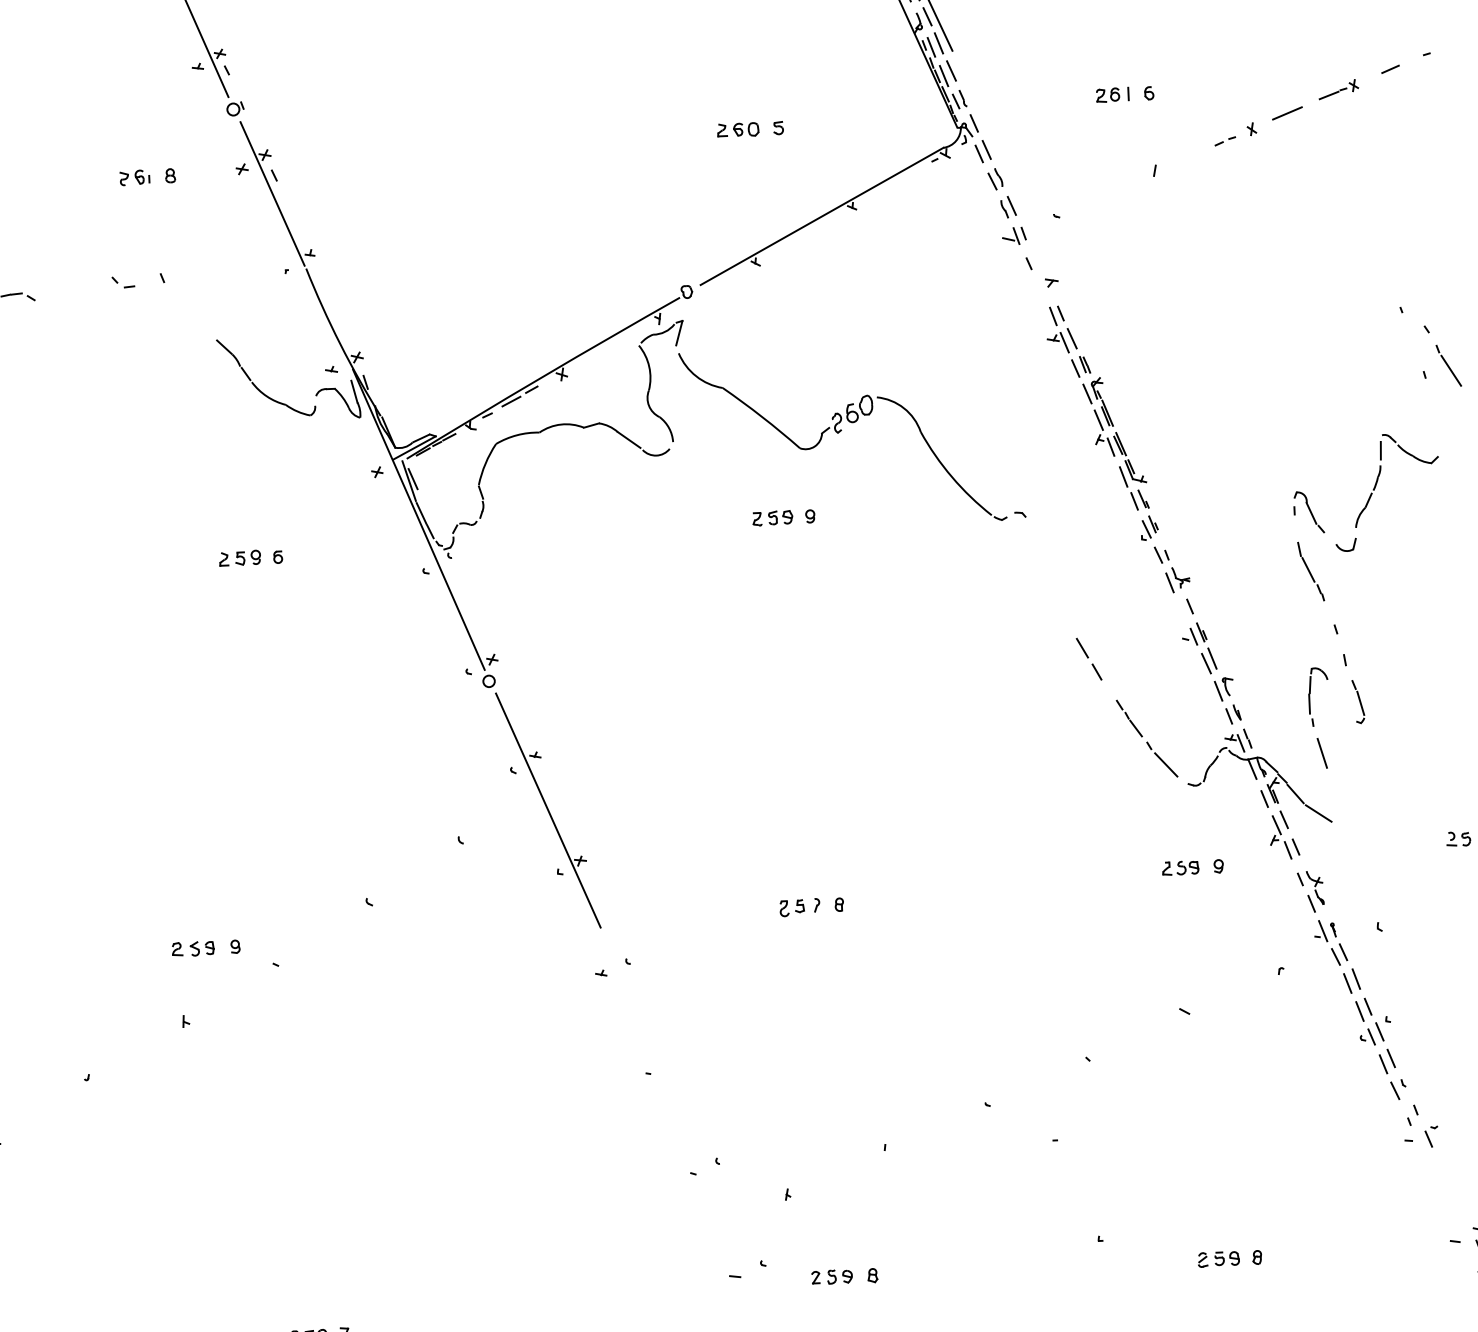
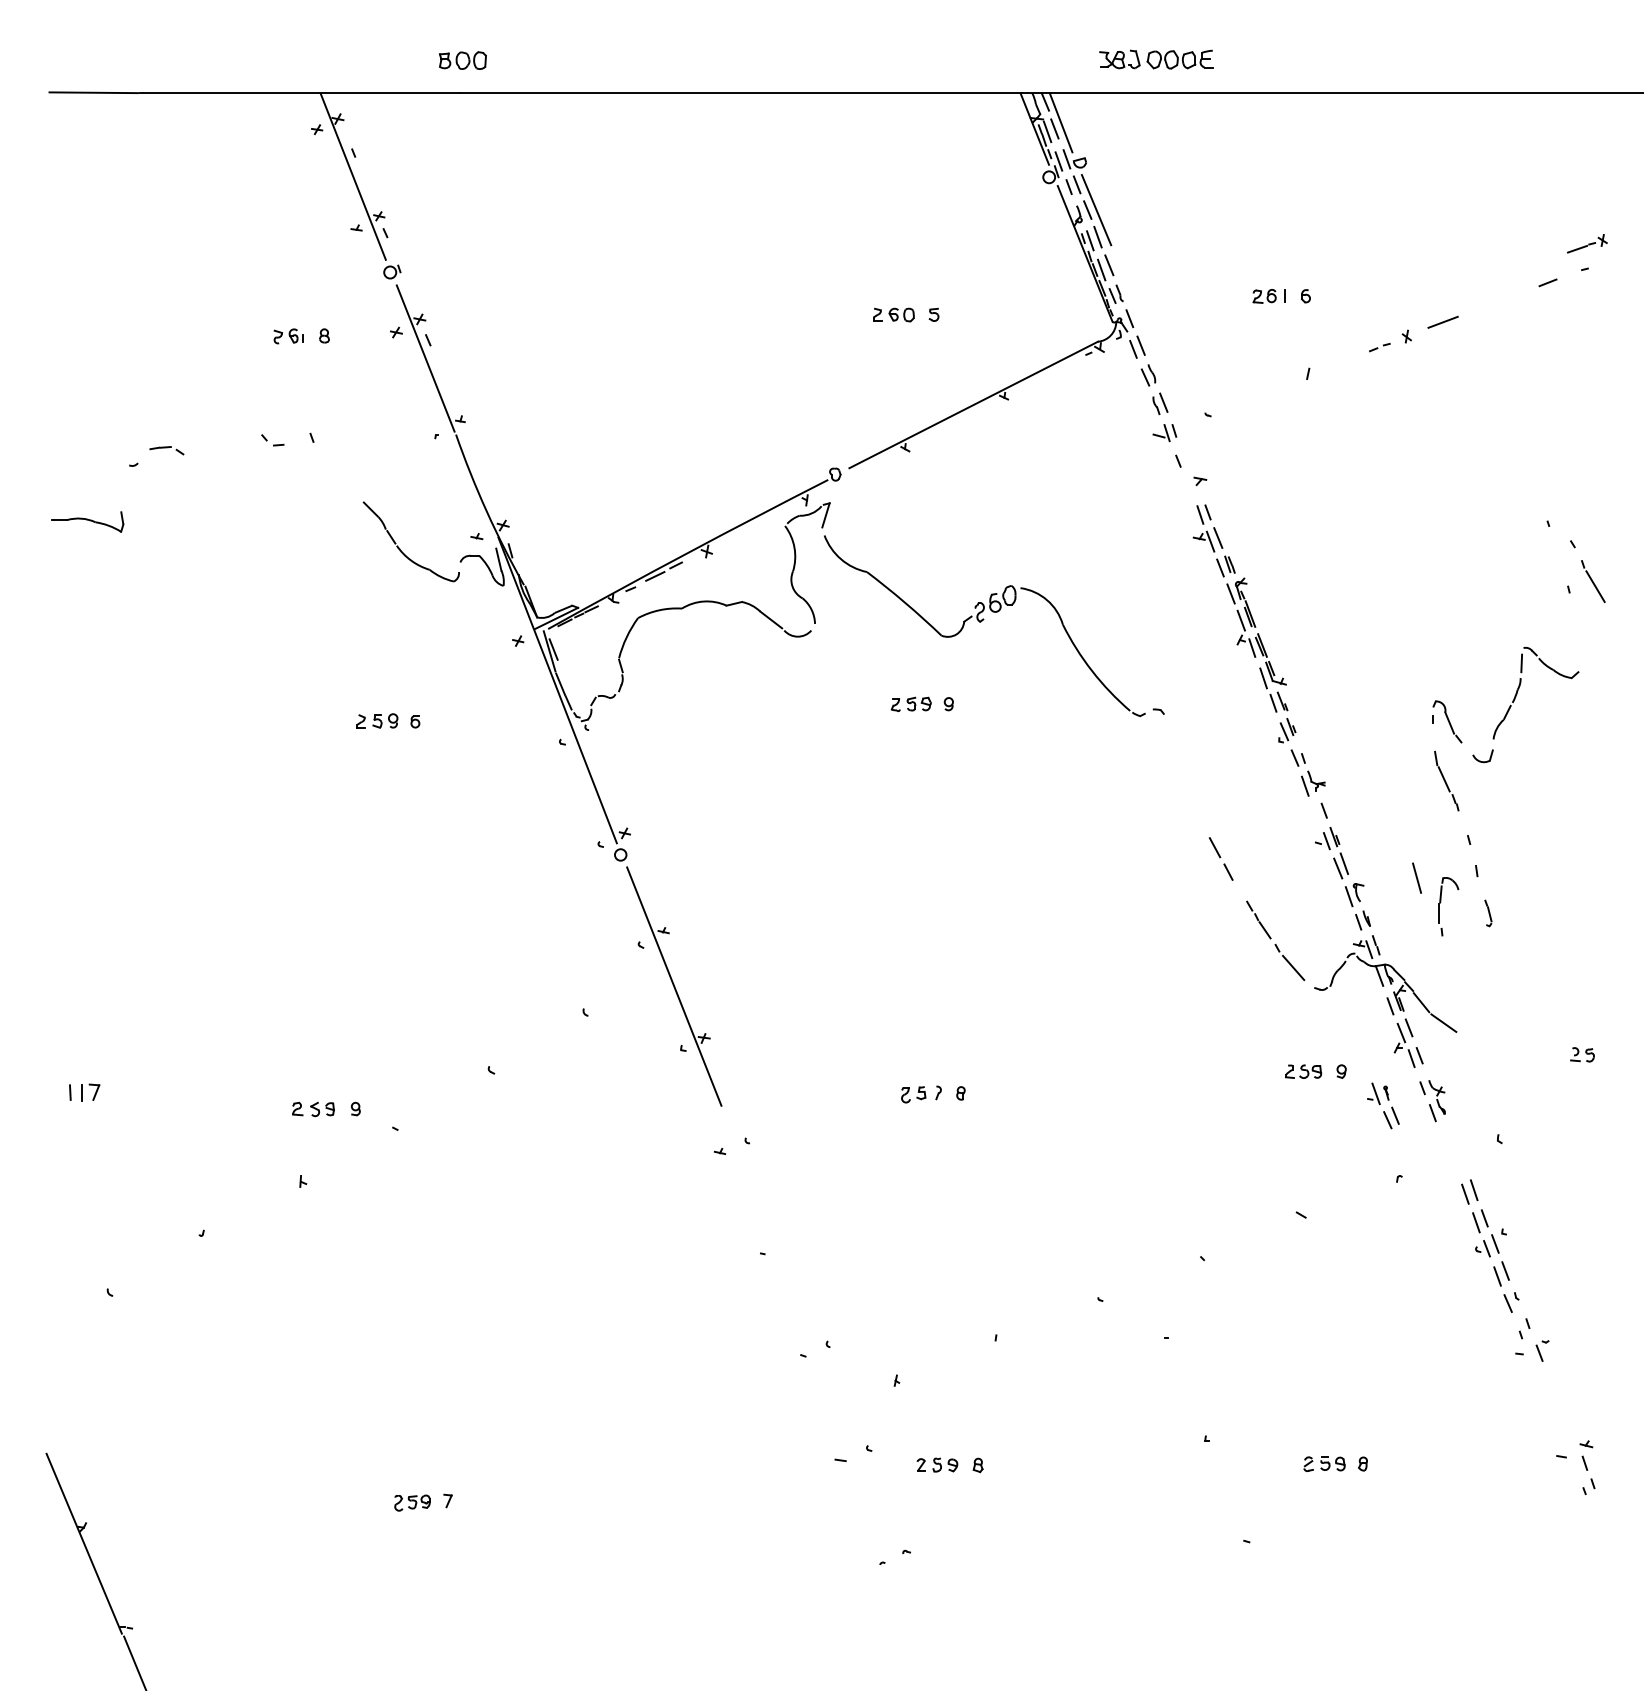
part: (1338, 89) -> (1587, 243), moved
part: (1358, 702) -> (1488, 913), size x0.6
line: (1321, 752) -> (1416, 877), moved
part: (1331, 942) -> (1383, 1105), moved

